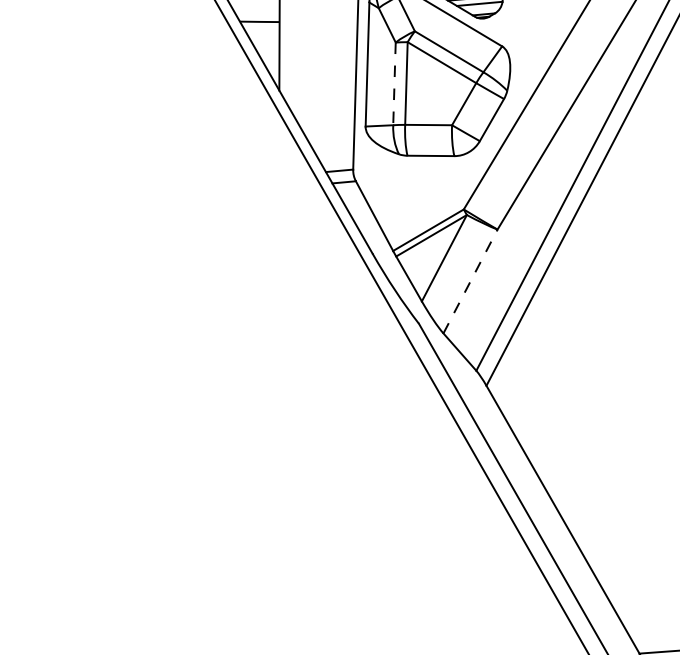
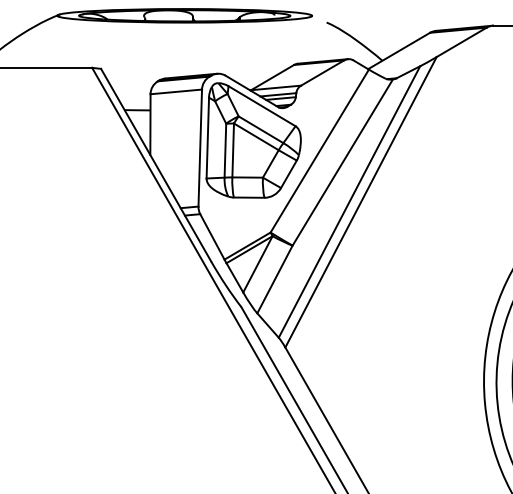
line: (394, 83) -> (225, 150), dashed -> solid
line: (471, 281) -> (275, 279), dashed -> solid

